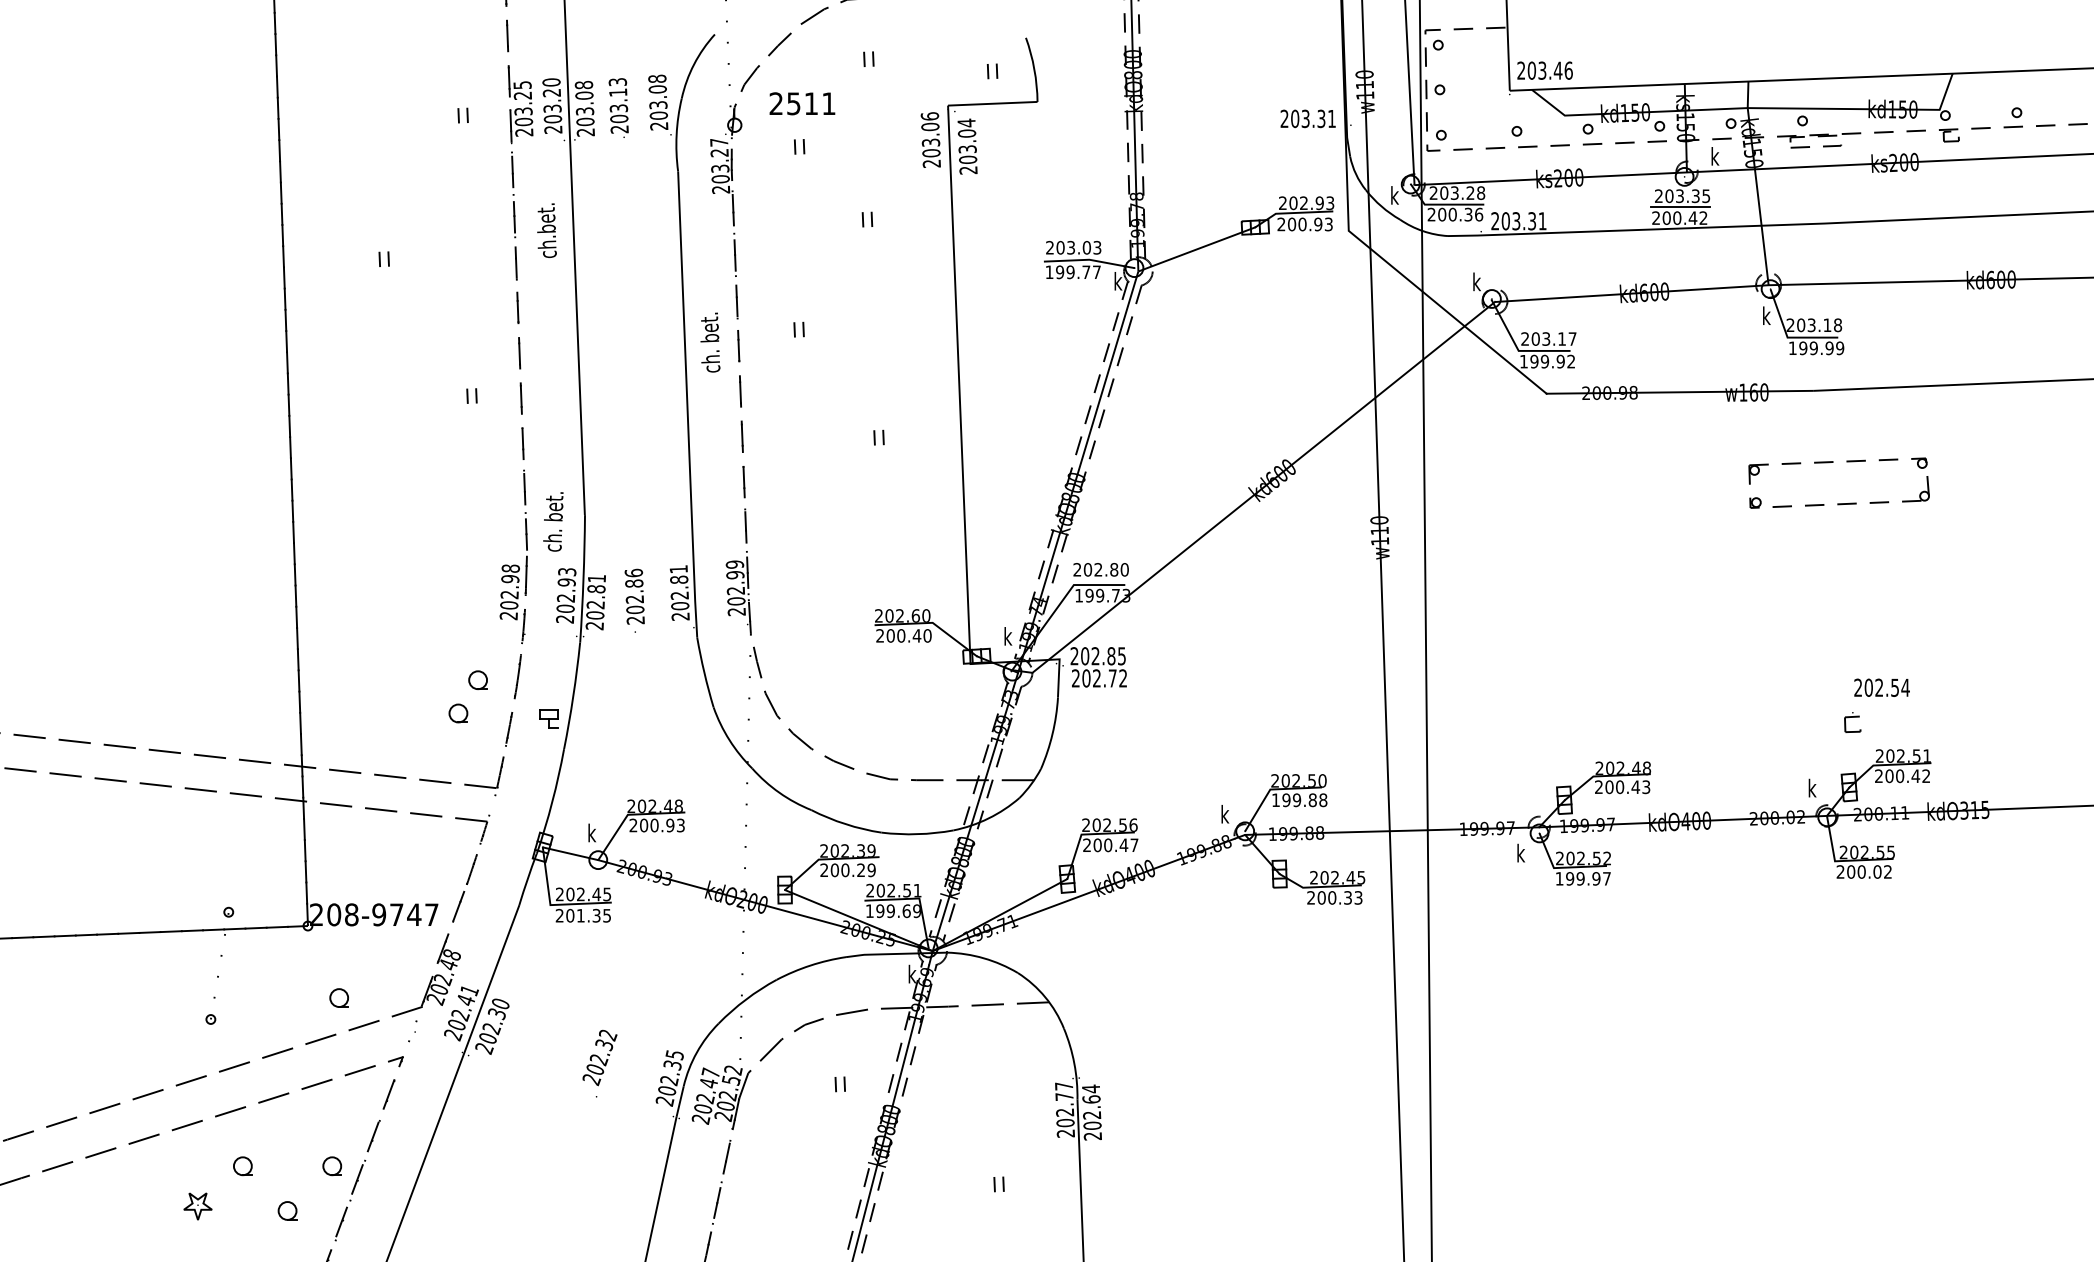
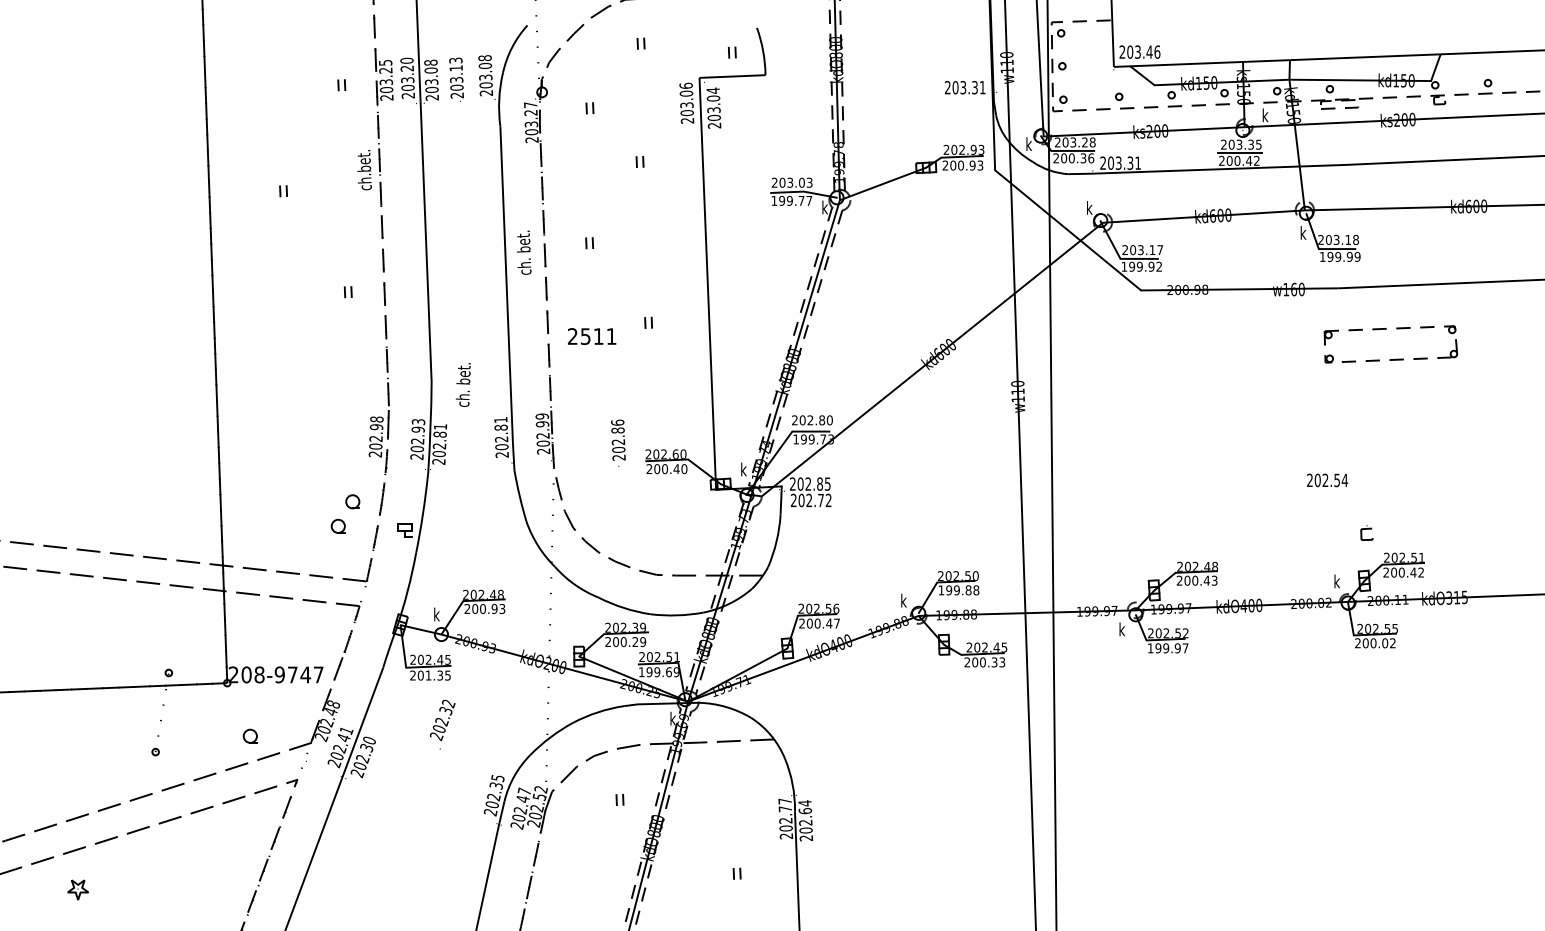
text: (803, 103) -> (592, 336), moved
text: (546, 231) -> (364, 170), moved
part: (1845, 502) -> (1395, 358), moved
text: (552, 521) -> (462, 384), moved
text: (634, 599) -> (618, 442), moved
text: (1881, 687) -> (1327, 480), moved
text: (599, 1063) -> (442, 724), moved
part: (286, 1200) -> (211, 885), removed
part: (197, 1205) -> (77, 889), moved

